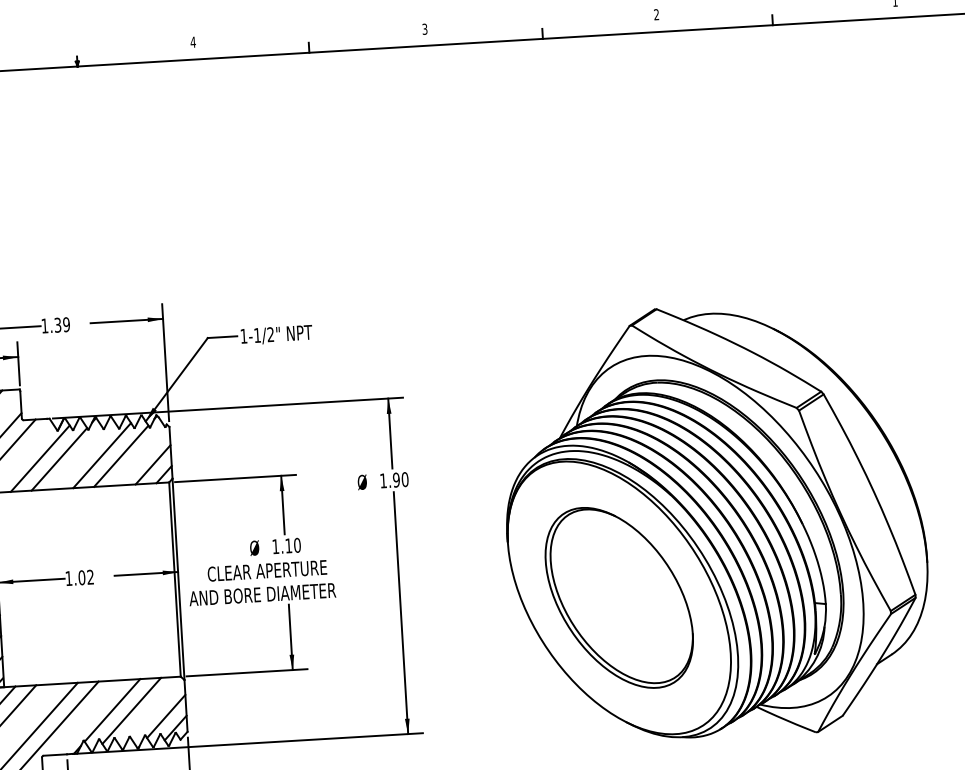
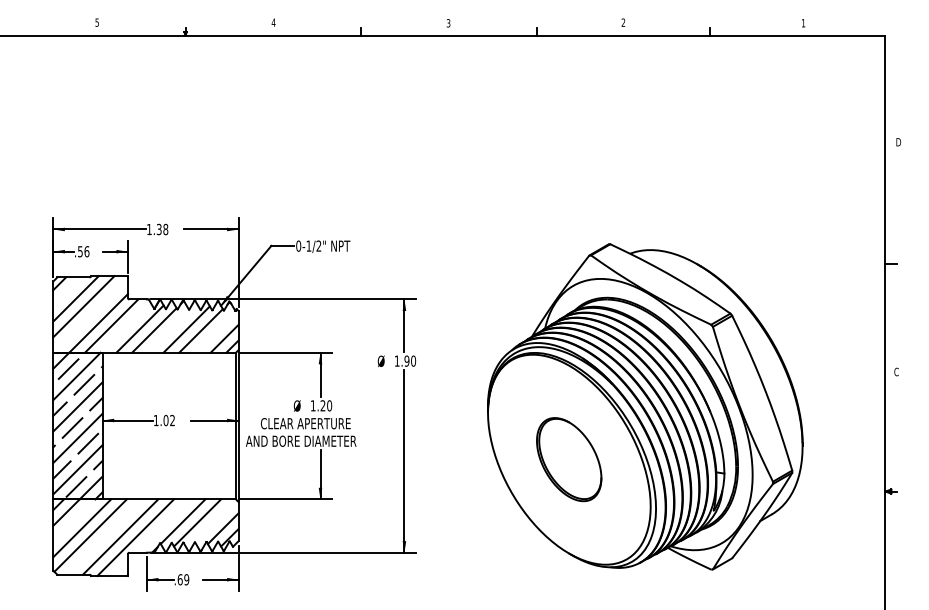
text: (66, 324) -> (165, 229), 1.39 -> 1.38
text: (243, 335) -> (298, 245), 1-1/2" -> 0-1/2"
text: (288, 545) -> (322, 405), 1.10 -> 1.20
part: (618, 597) -> (568, 459), size x0.6

